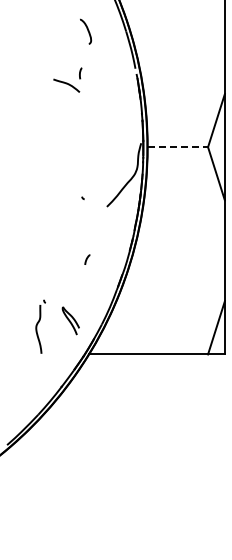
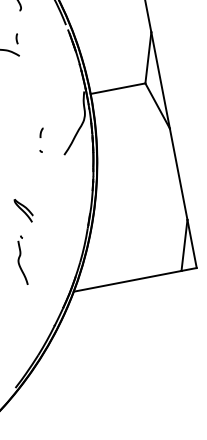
line: (178, 147) -> (118, 88), dashed -> solid
curve: (87, 259) -> (41, 132), moved
part: (70, 320) -> (23, 210), moved
part: (40, 326) -> (22, 260), moved

